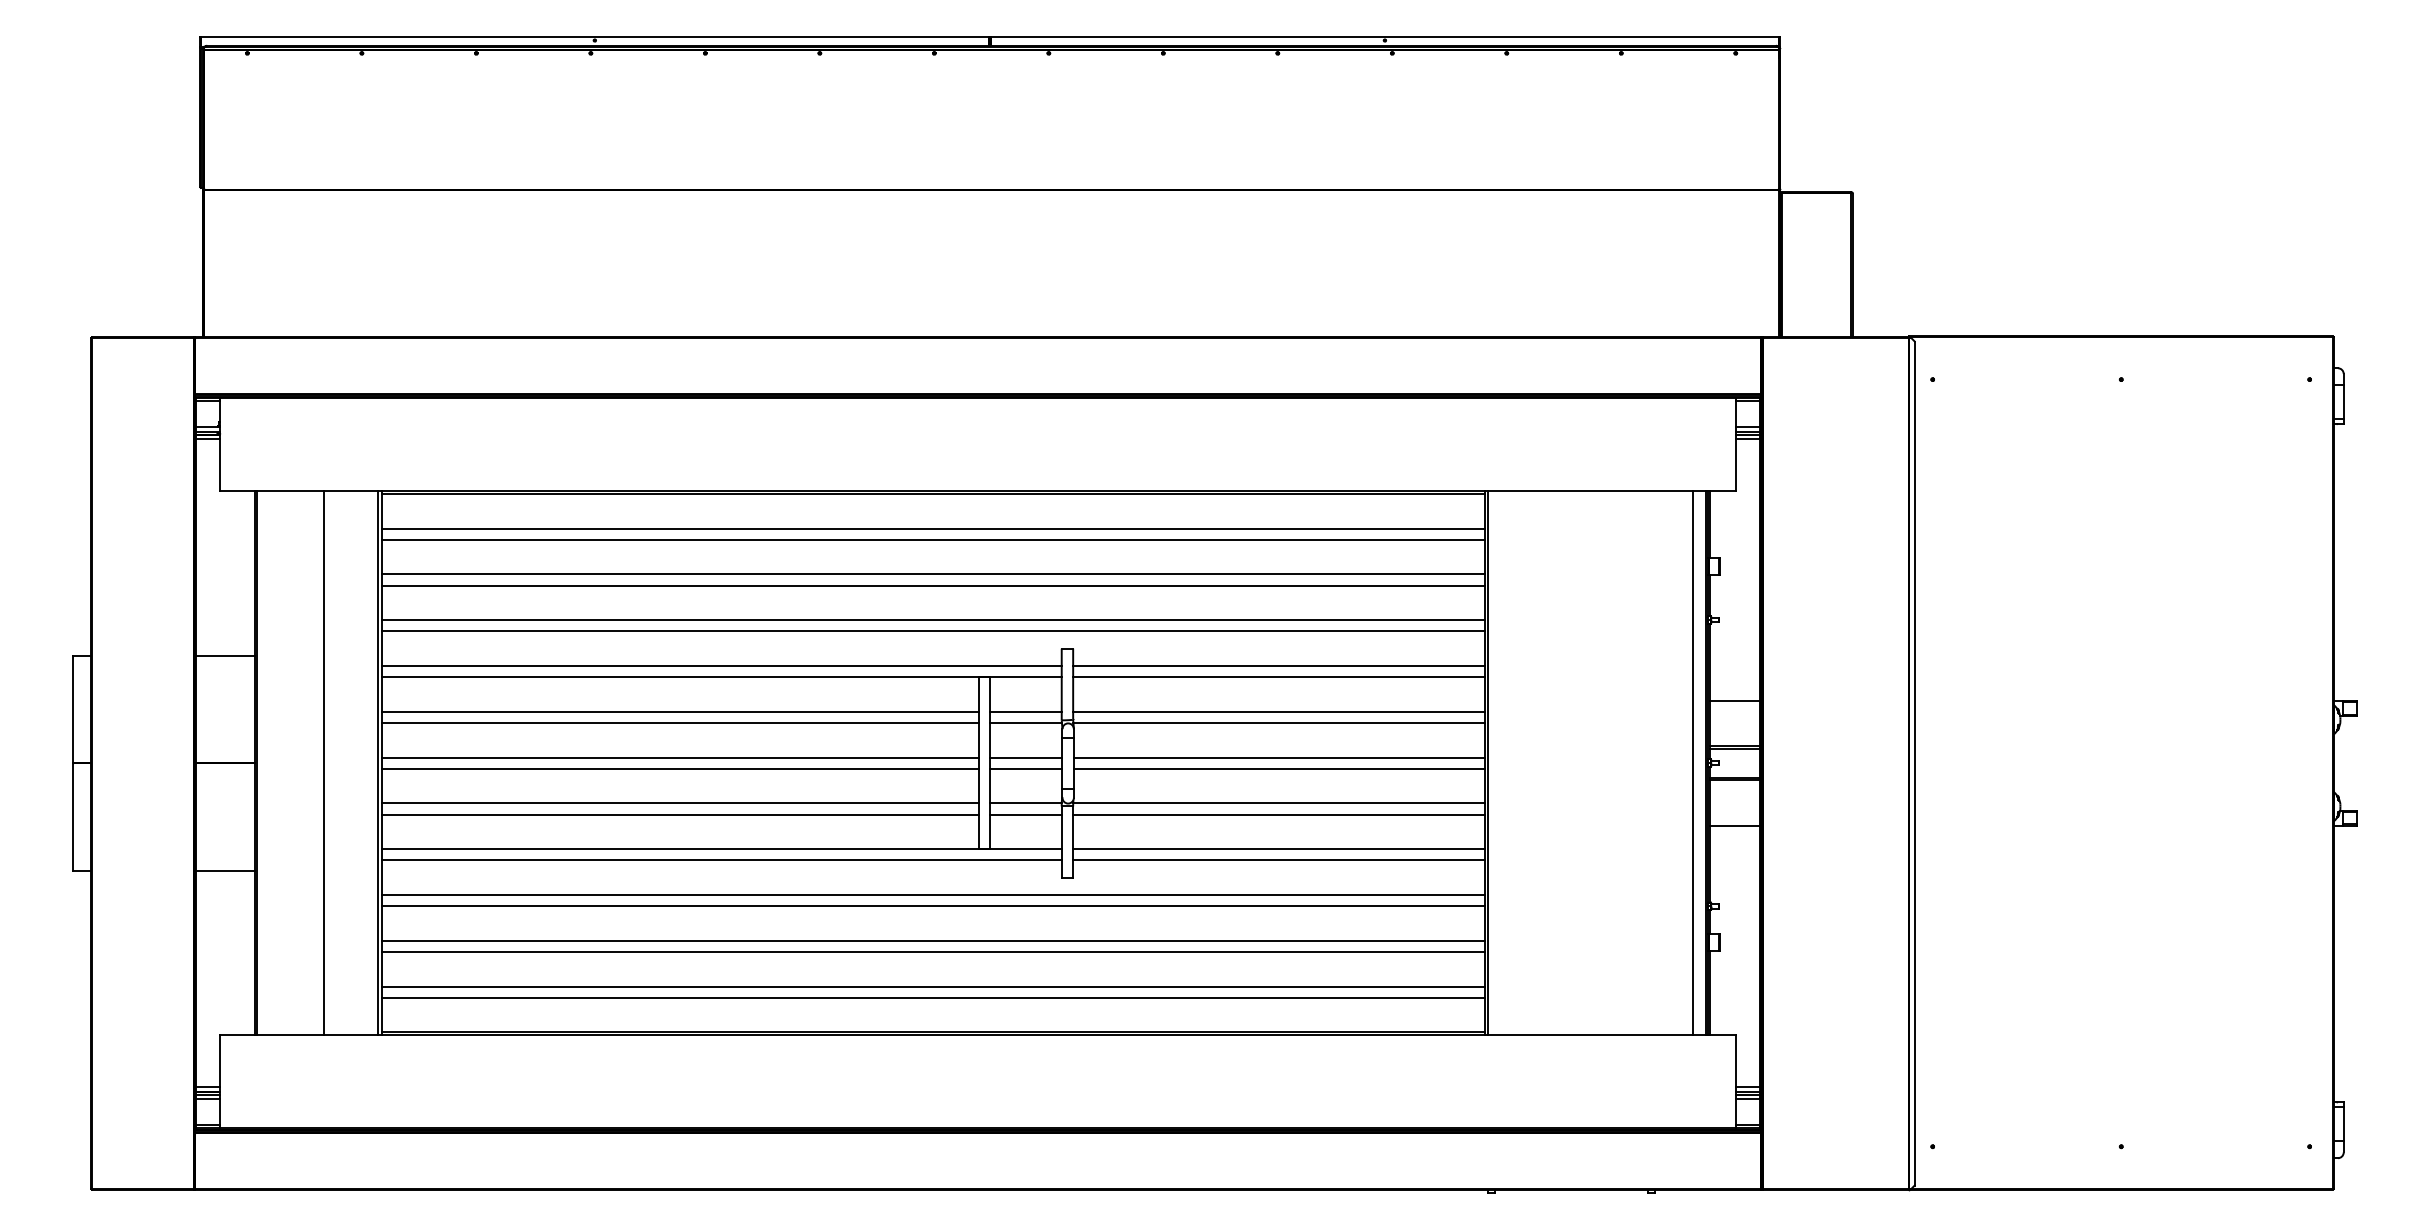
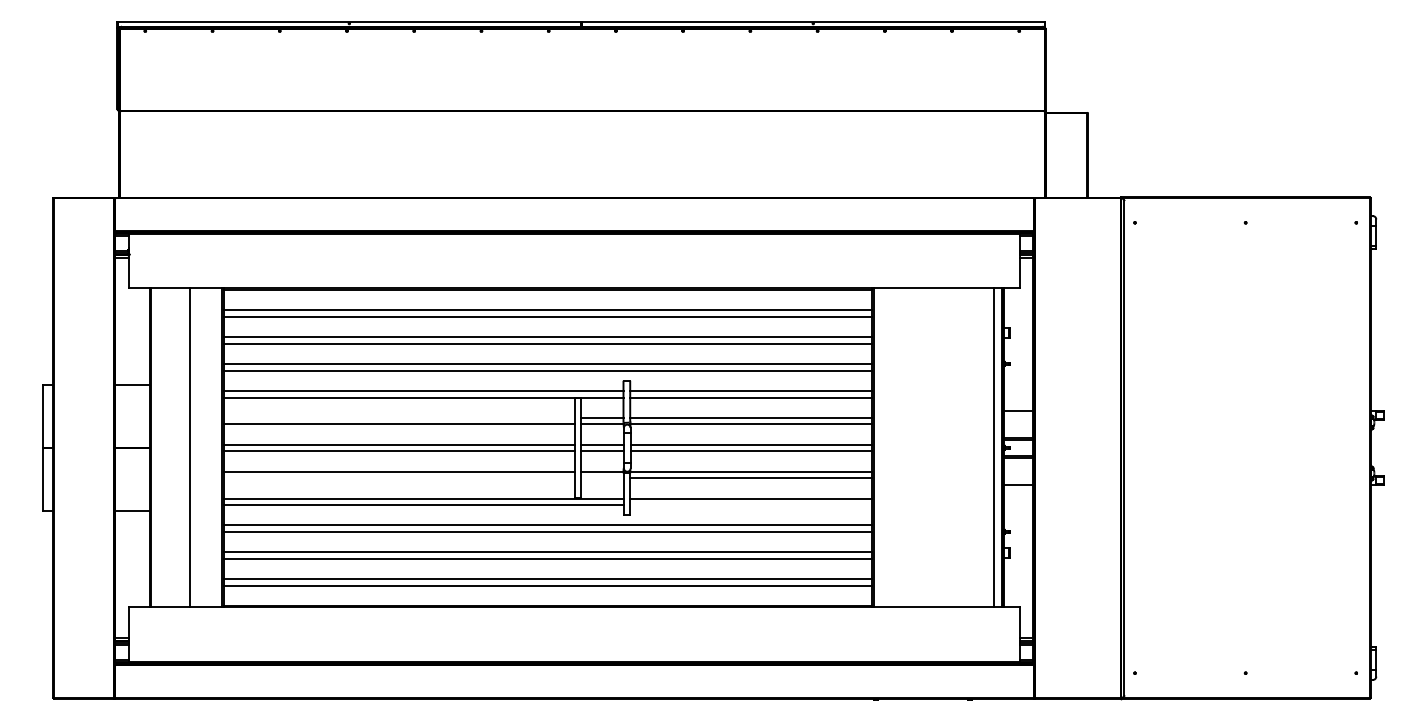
line: (680, 711) -> (399, 417), removed
line: (680, 815) -> (399, 478), removed
line: (1025, 815) -> (602, 478), removed
line: (1279, 861) -> (751, 505), removed

